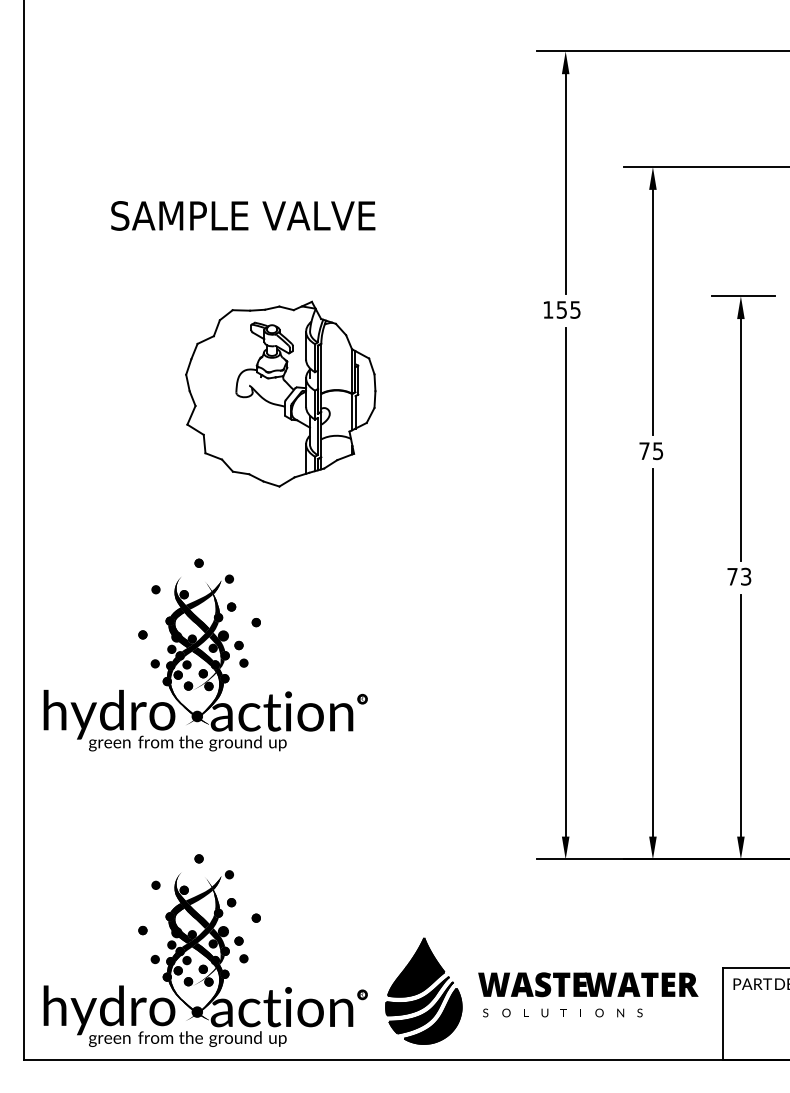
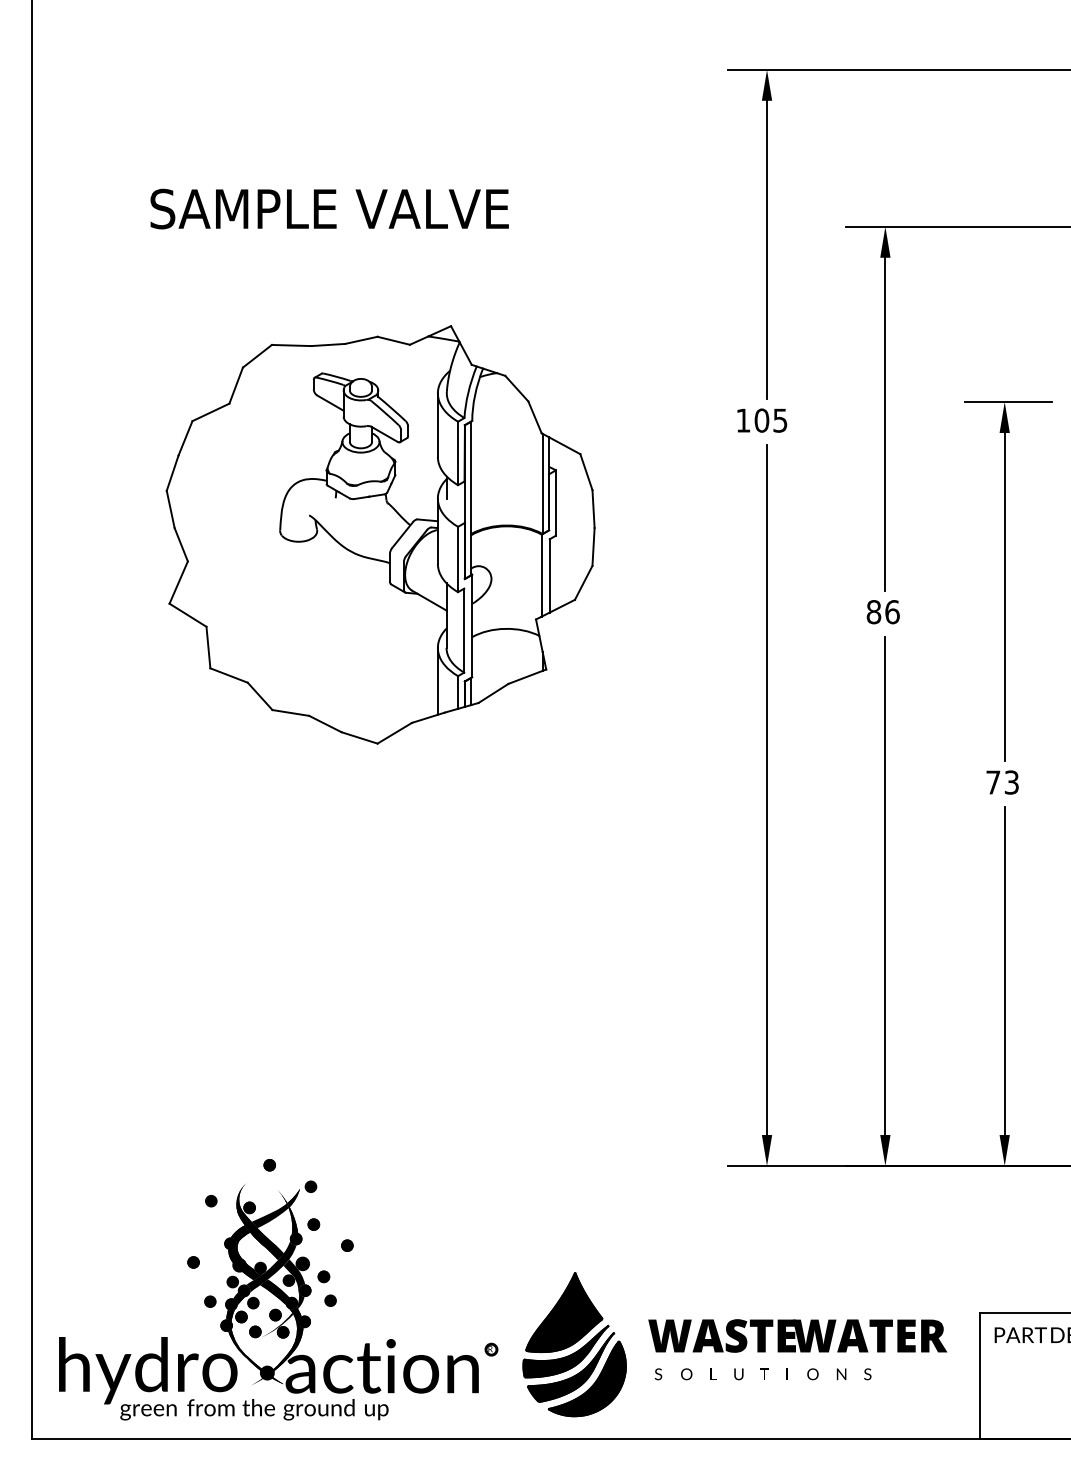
text: (243, 215) -> (329, 208), moved
text: (561, 309) -> (761, 420), 155 -> 105
part: (280, 393) -> (380, 534), size x1.67
text: (650, 451) -> (882, 612), 75 -> 86
part: (205, 654) -> (278, 888), removed

